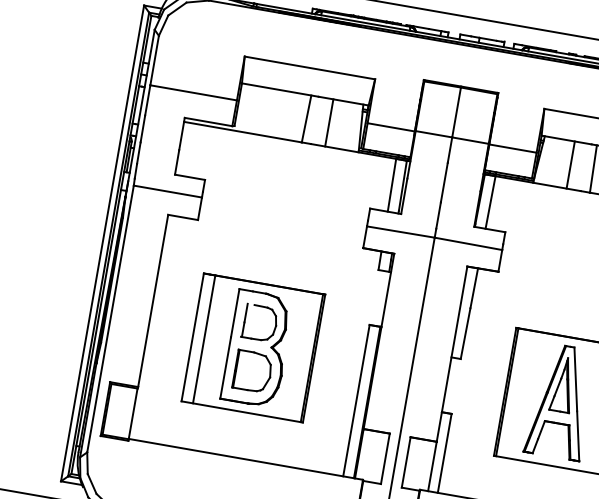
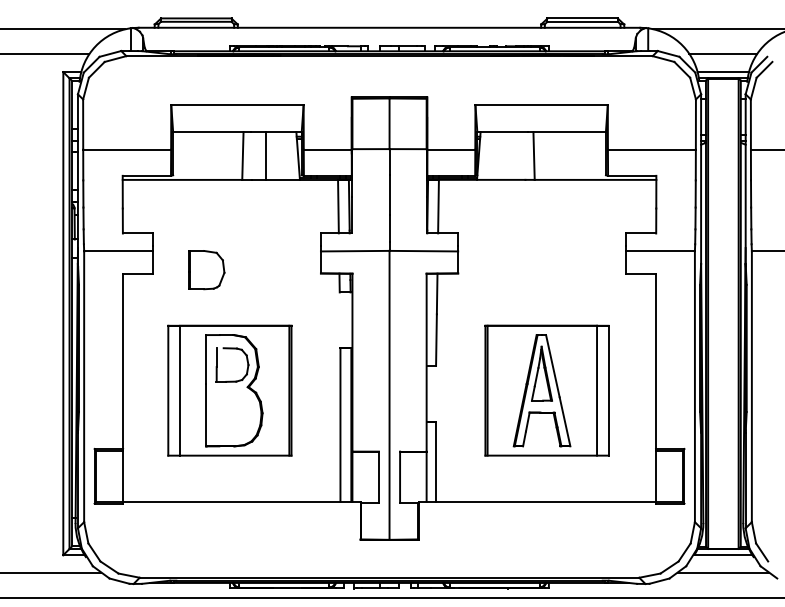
line: (571, 164) -> (511, 155), removed
part: (252, 372) -> (206, 270), moved

